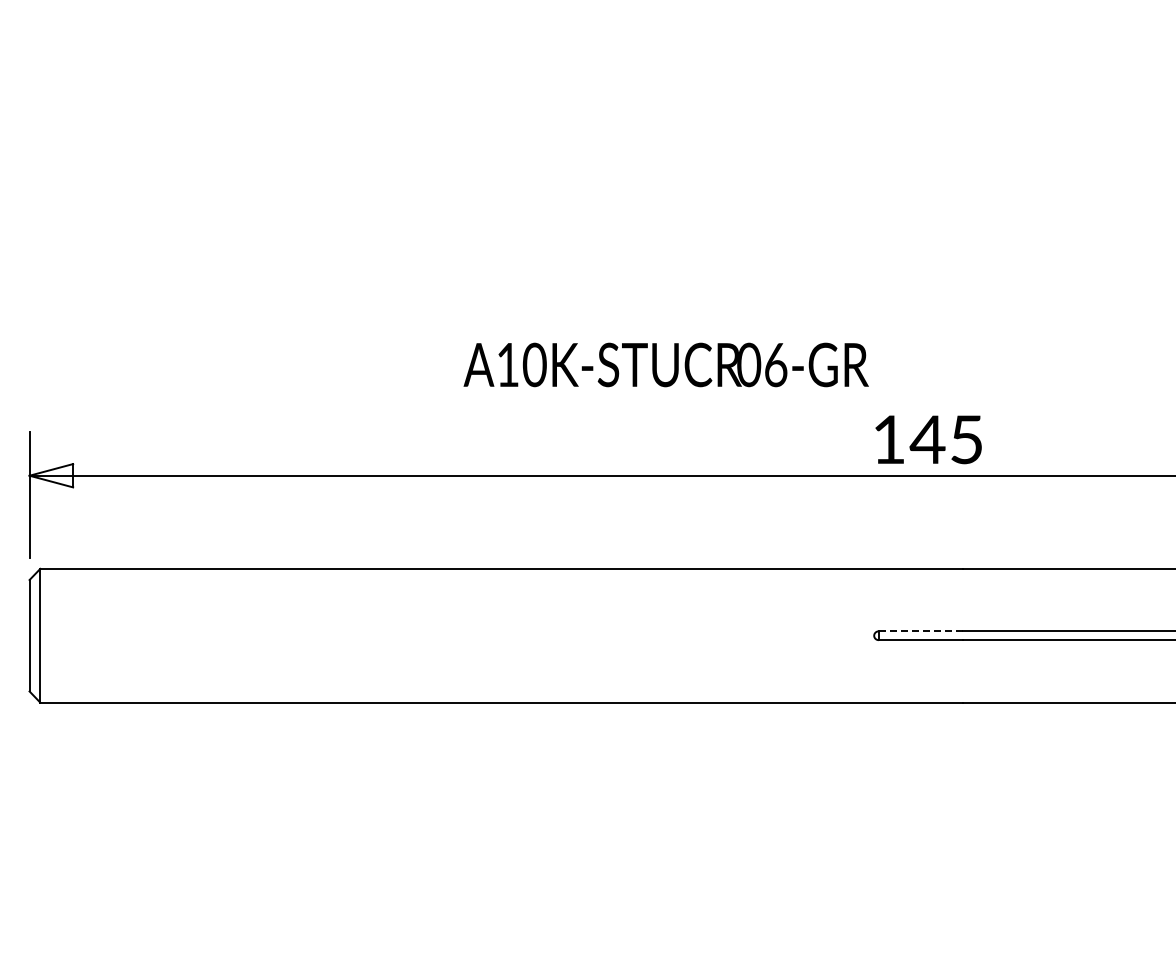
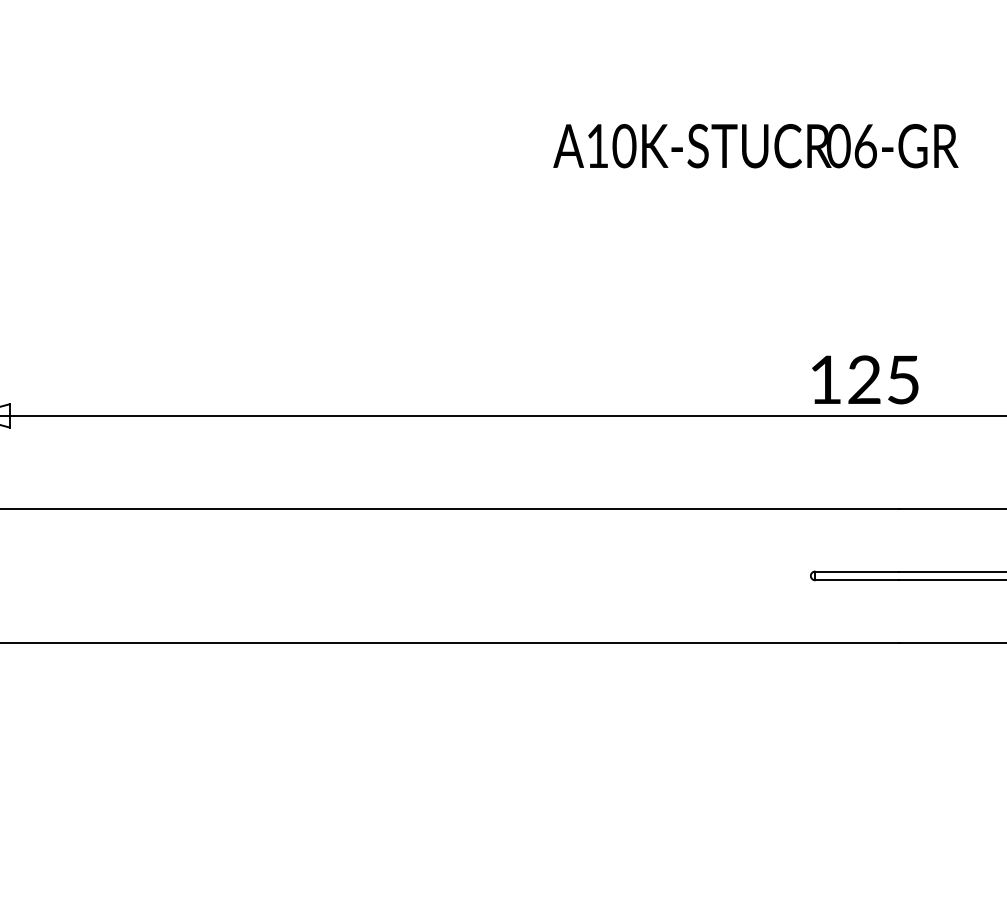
text: (665, 364) -> (755, 145), moved
text: (927, 439) -> (864, 379), 145 -> 125
line: (920, 631) -> (857, 571), dashed -> solid

